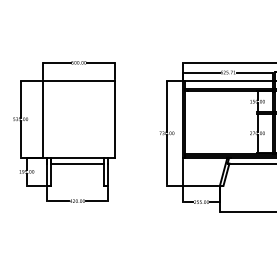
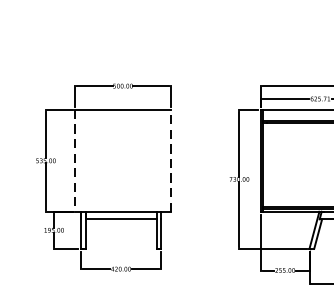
line: (114, 118) -> (170, 159), solid -> dashed
line: (43, 119) -> (76, 161), solid -> dashed

